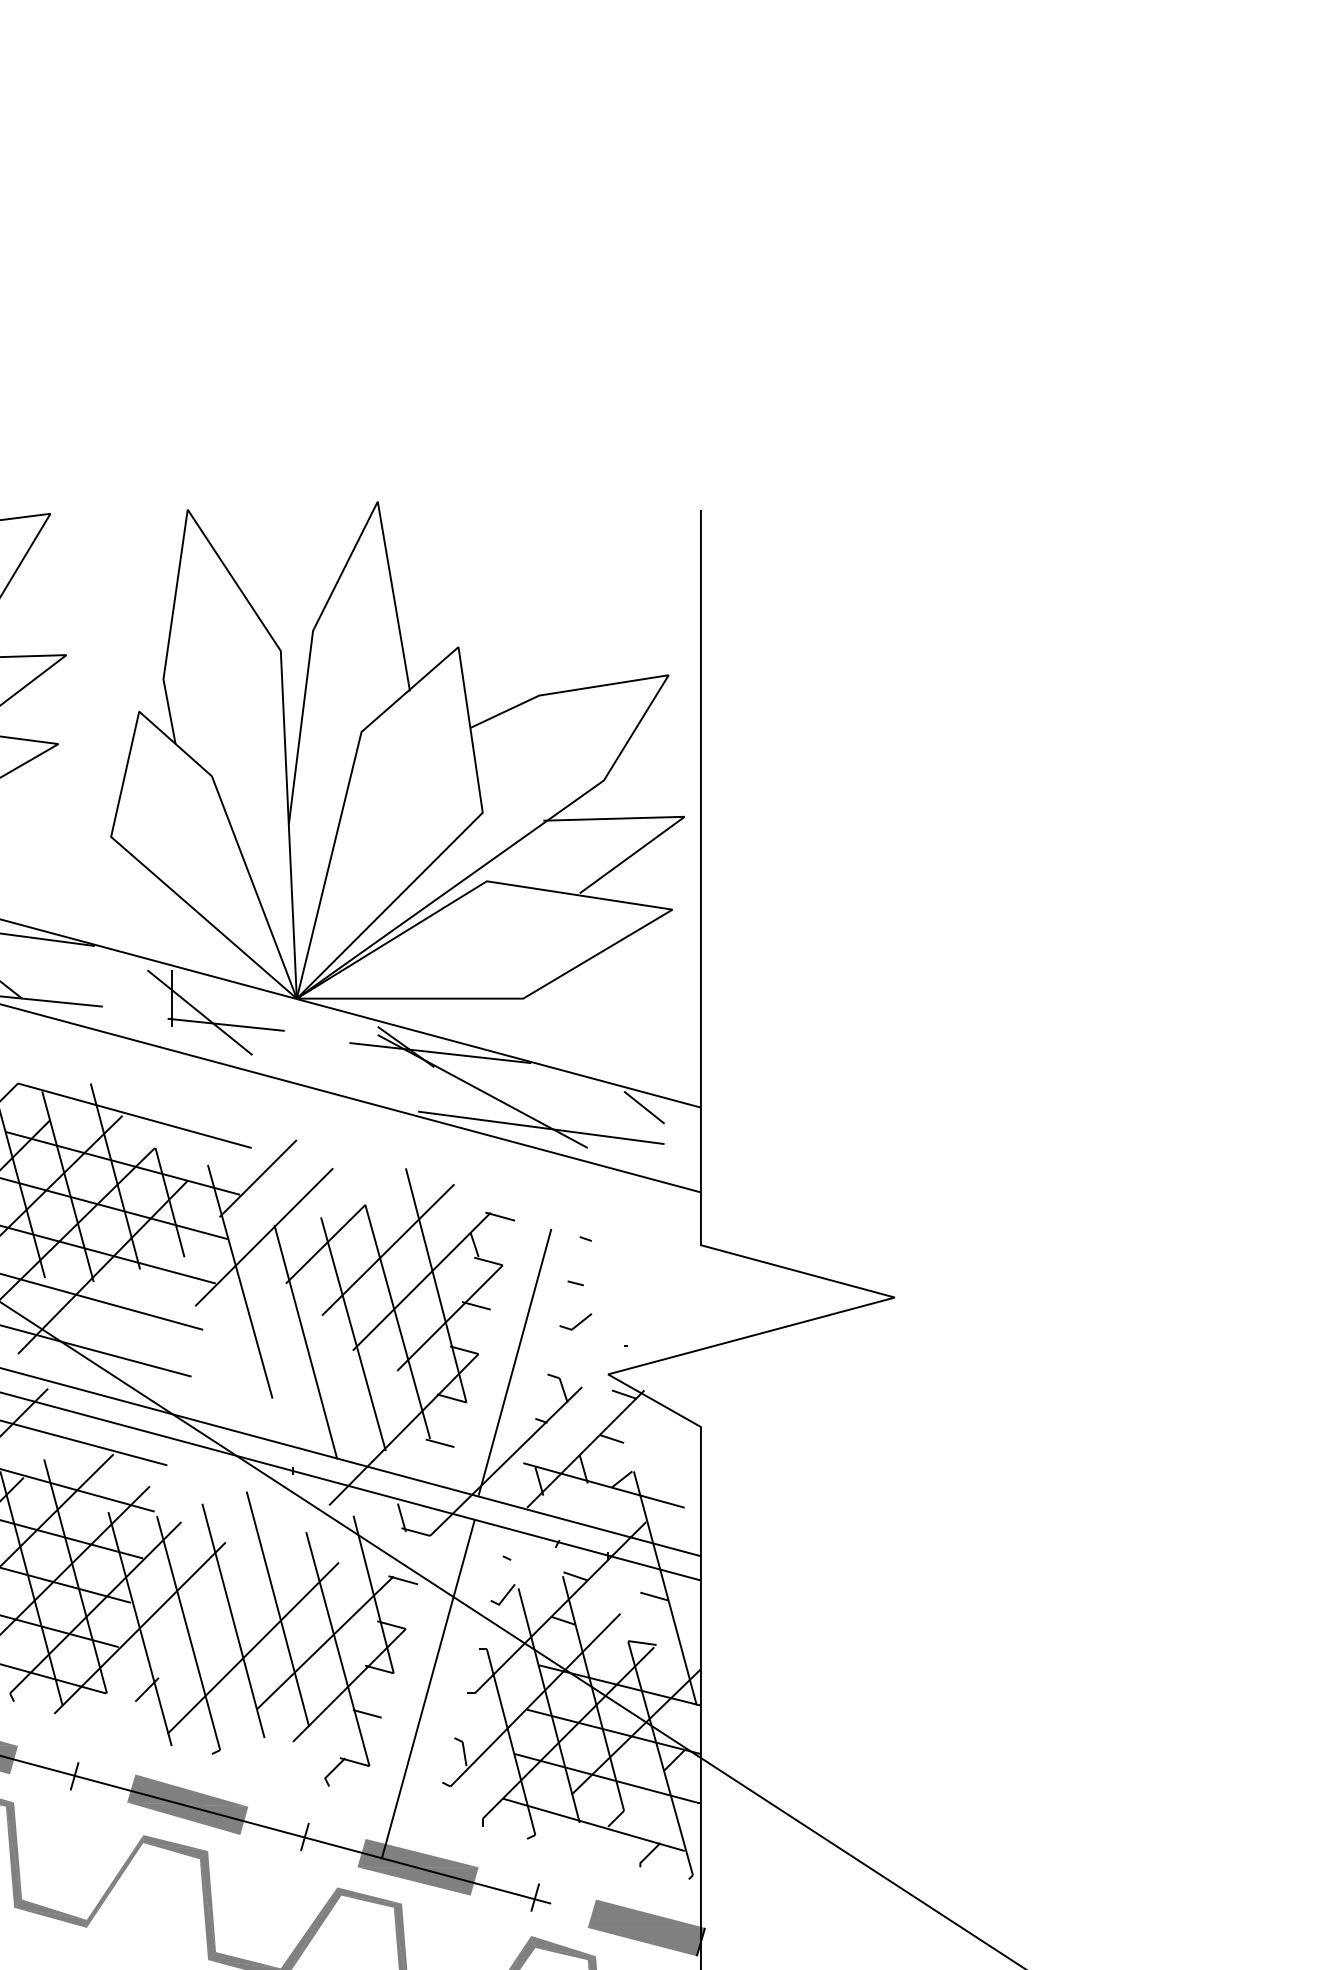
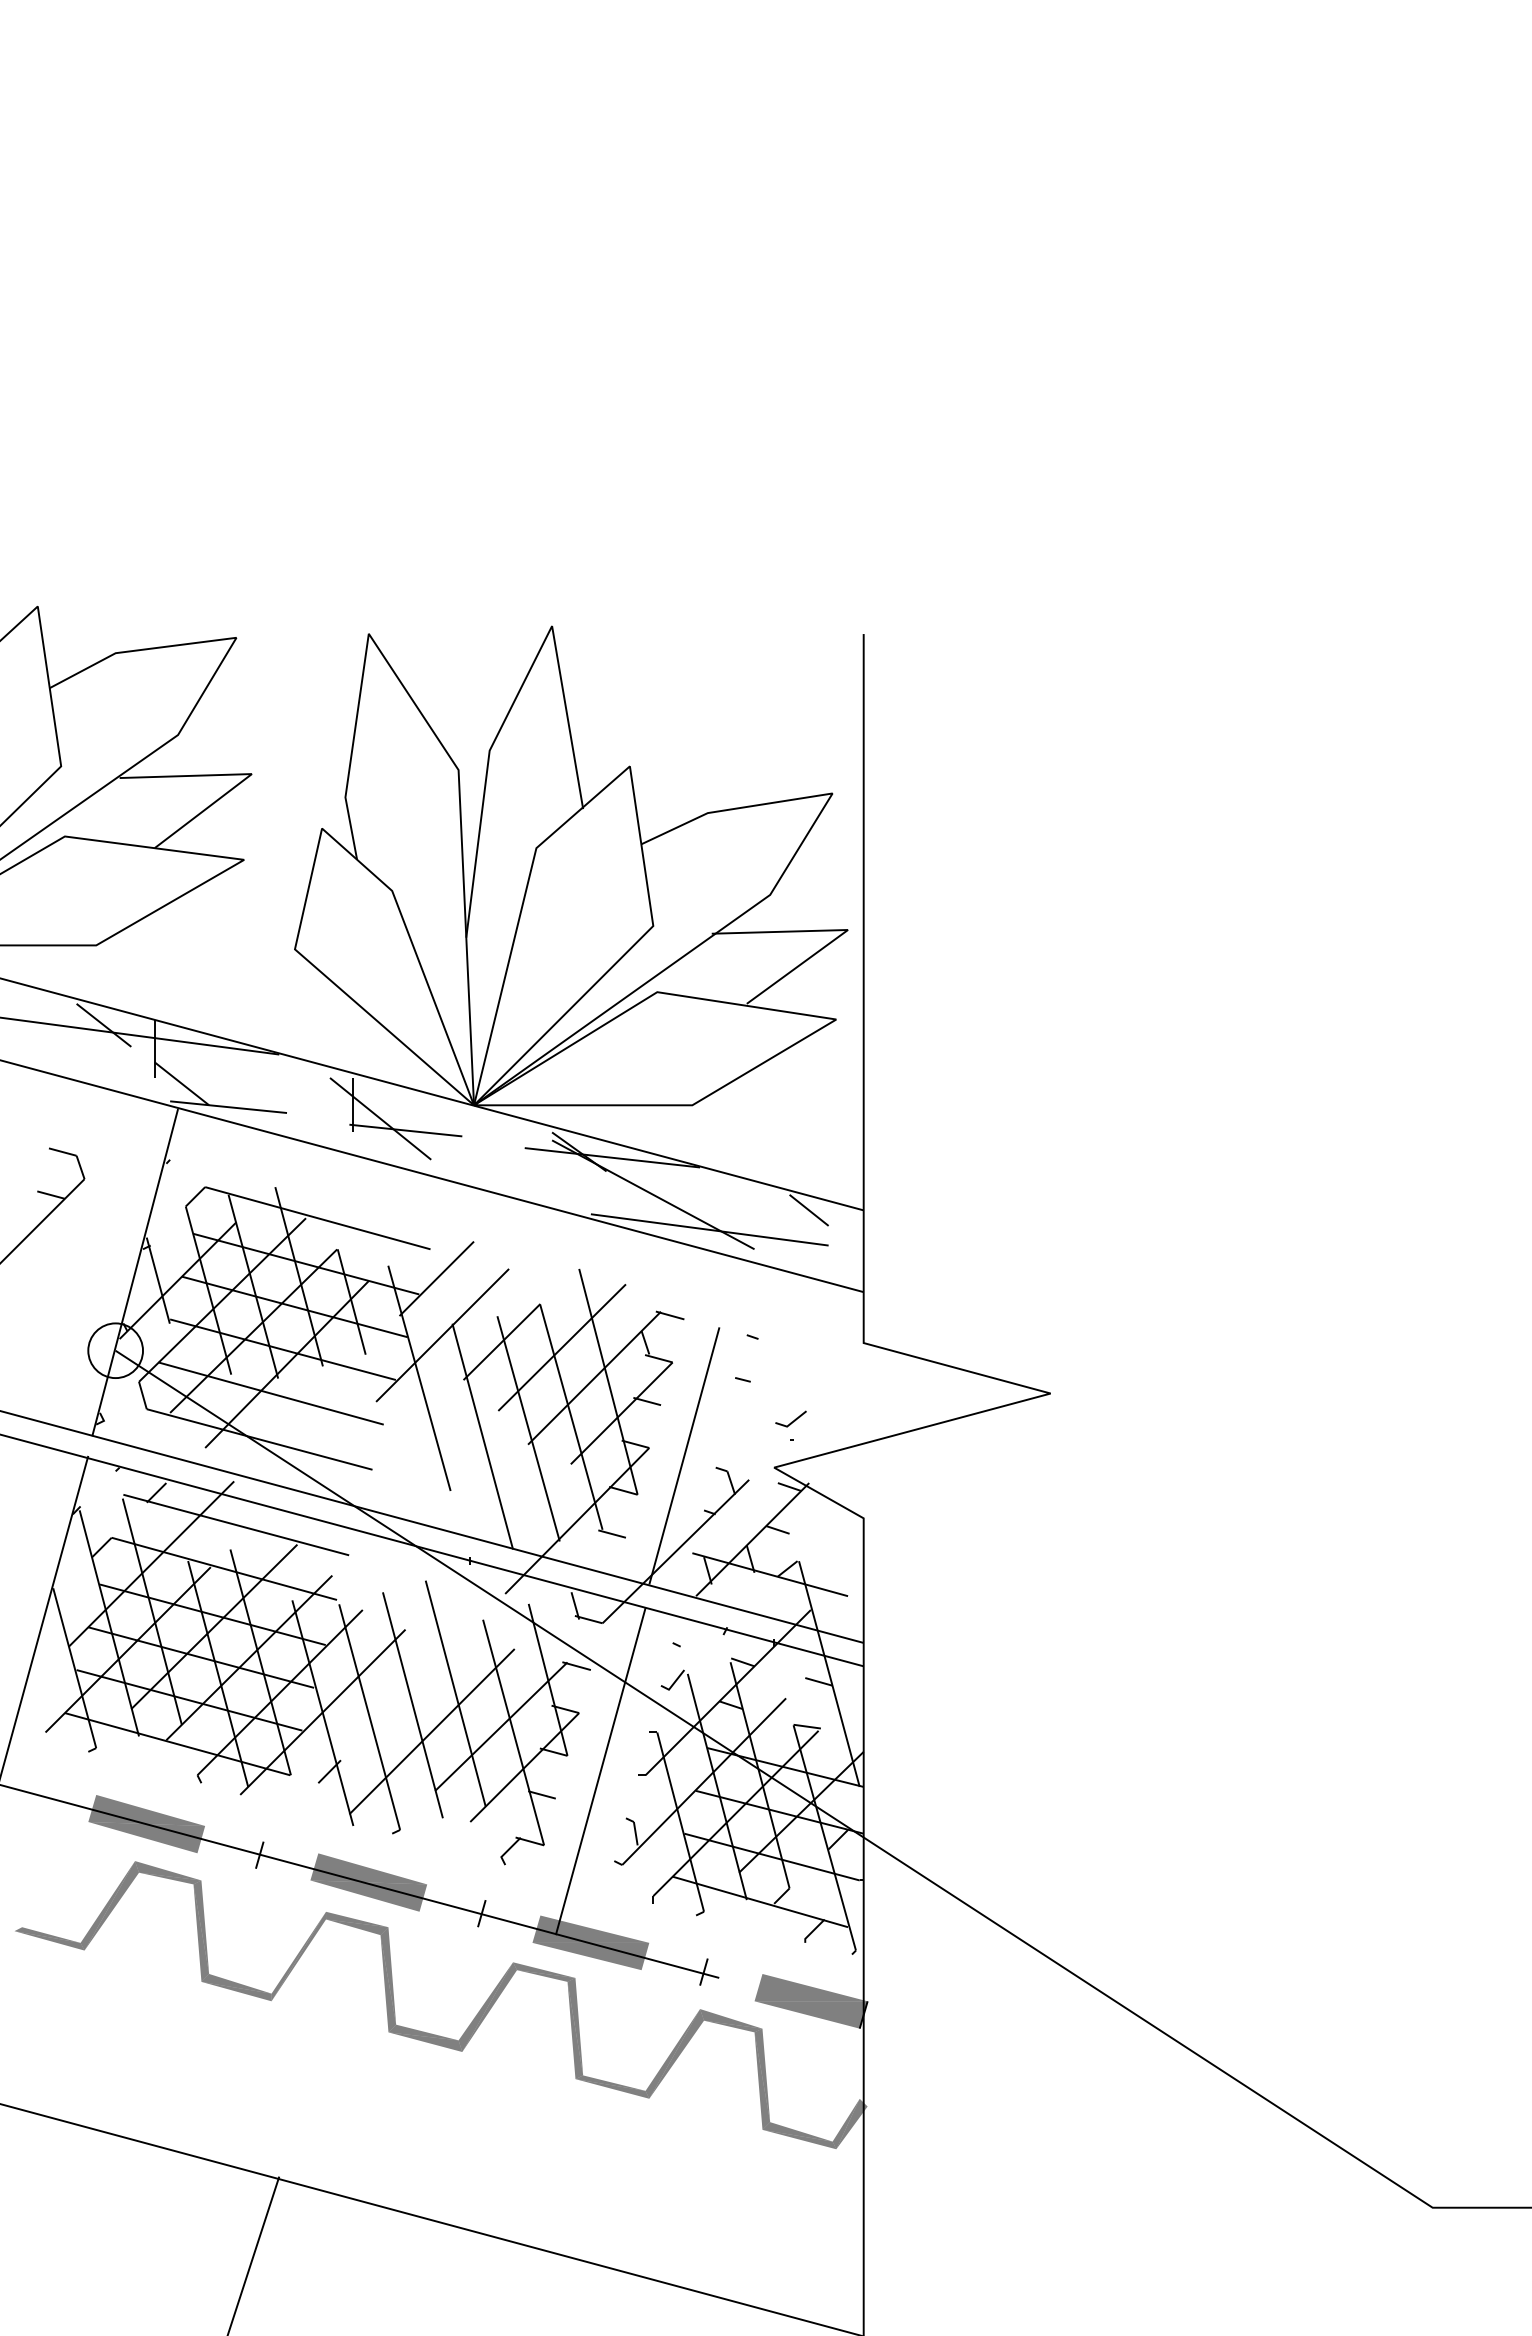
line: (576, 1324) -> (791, 1421), moved

